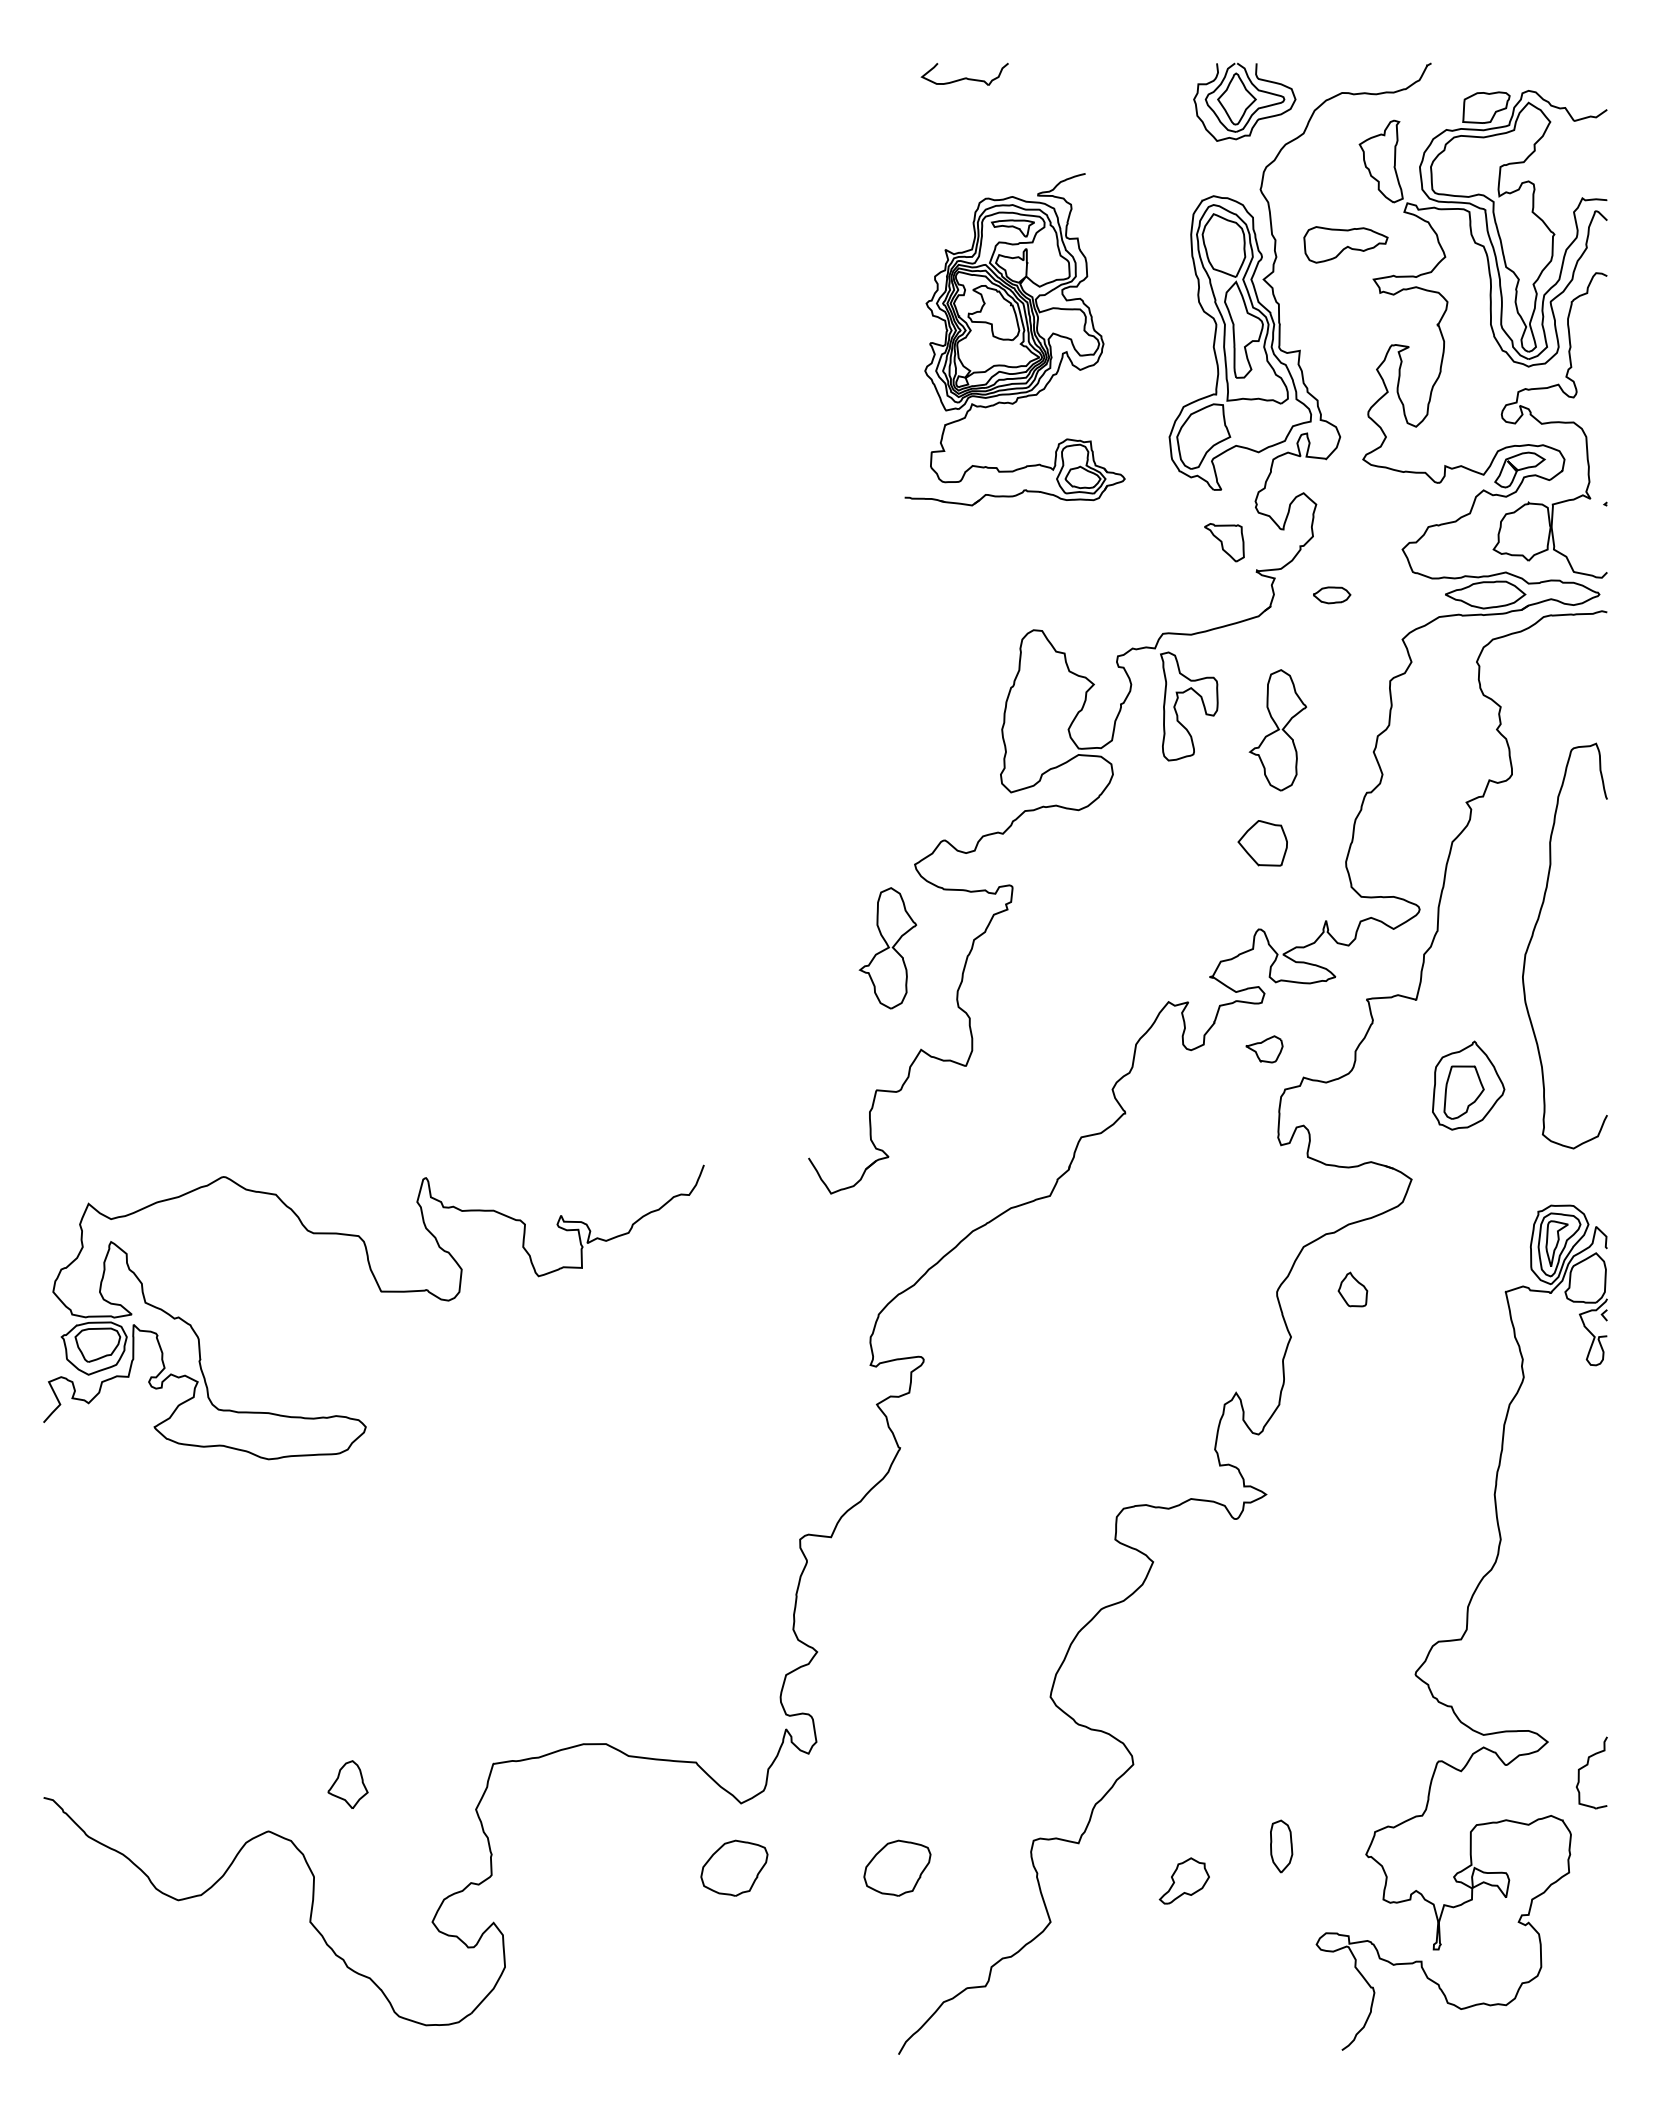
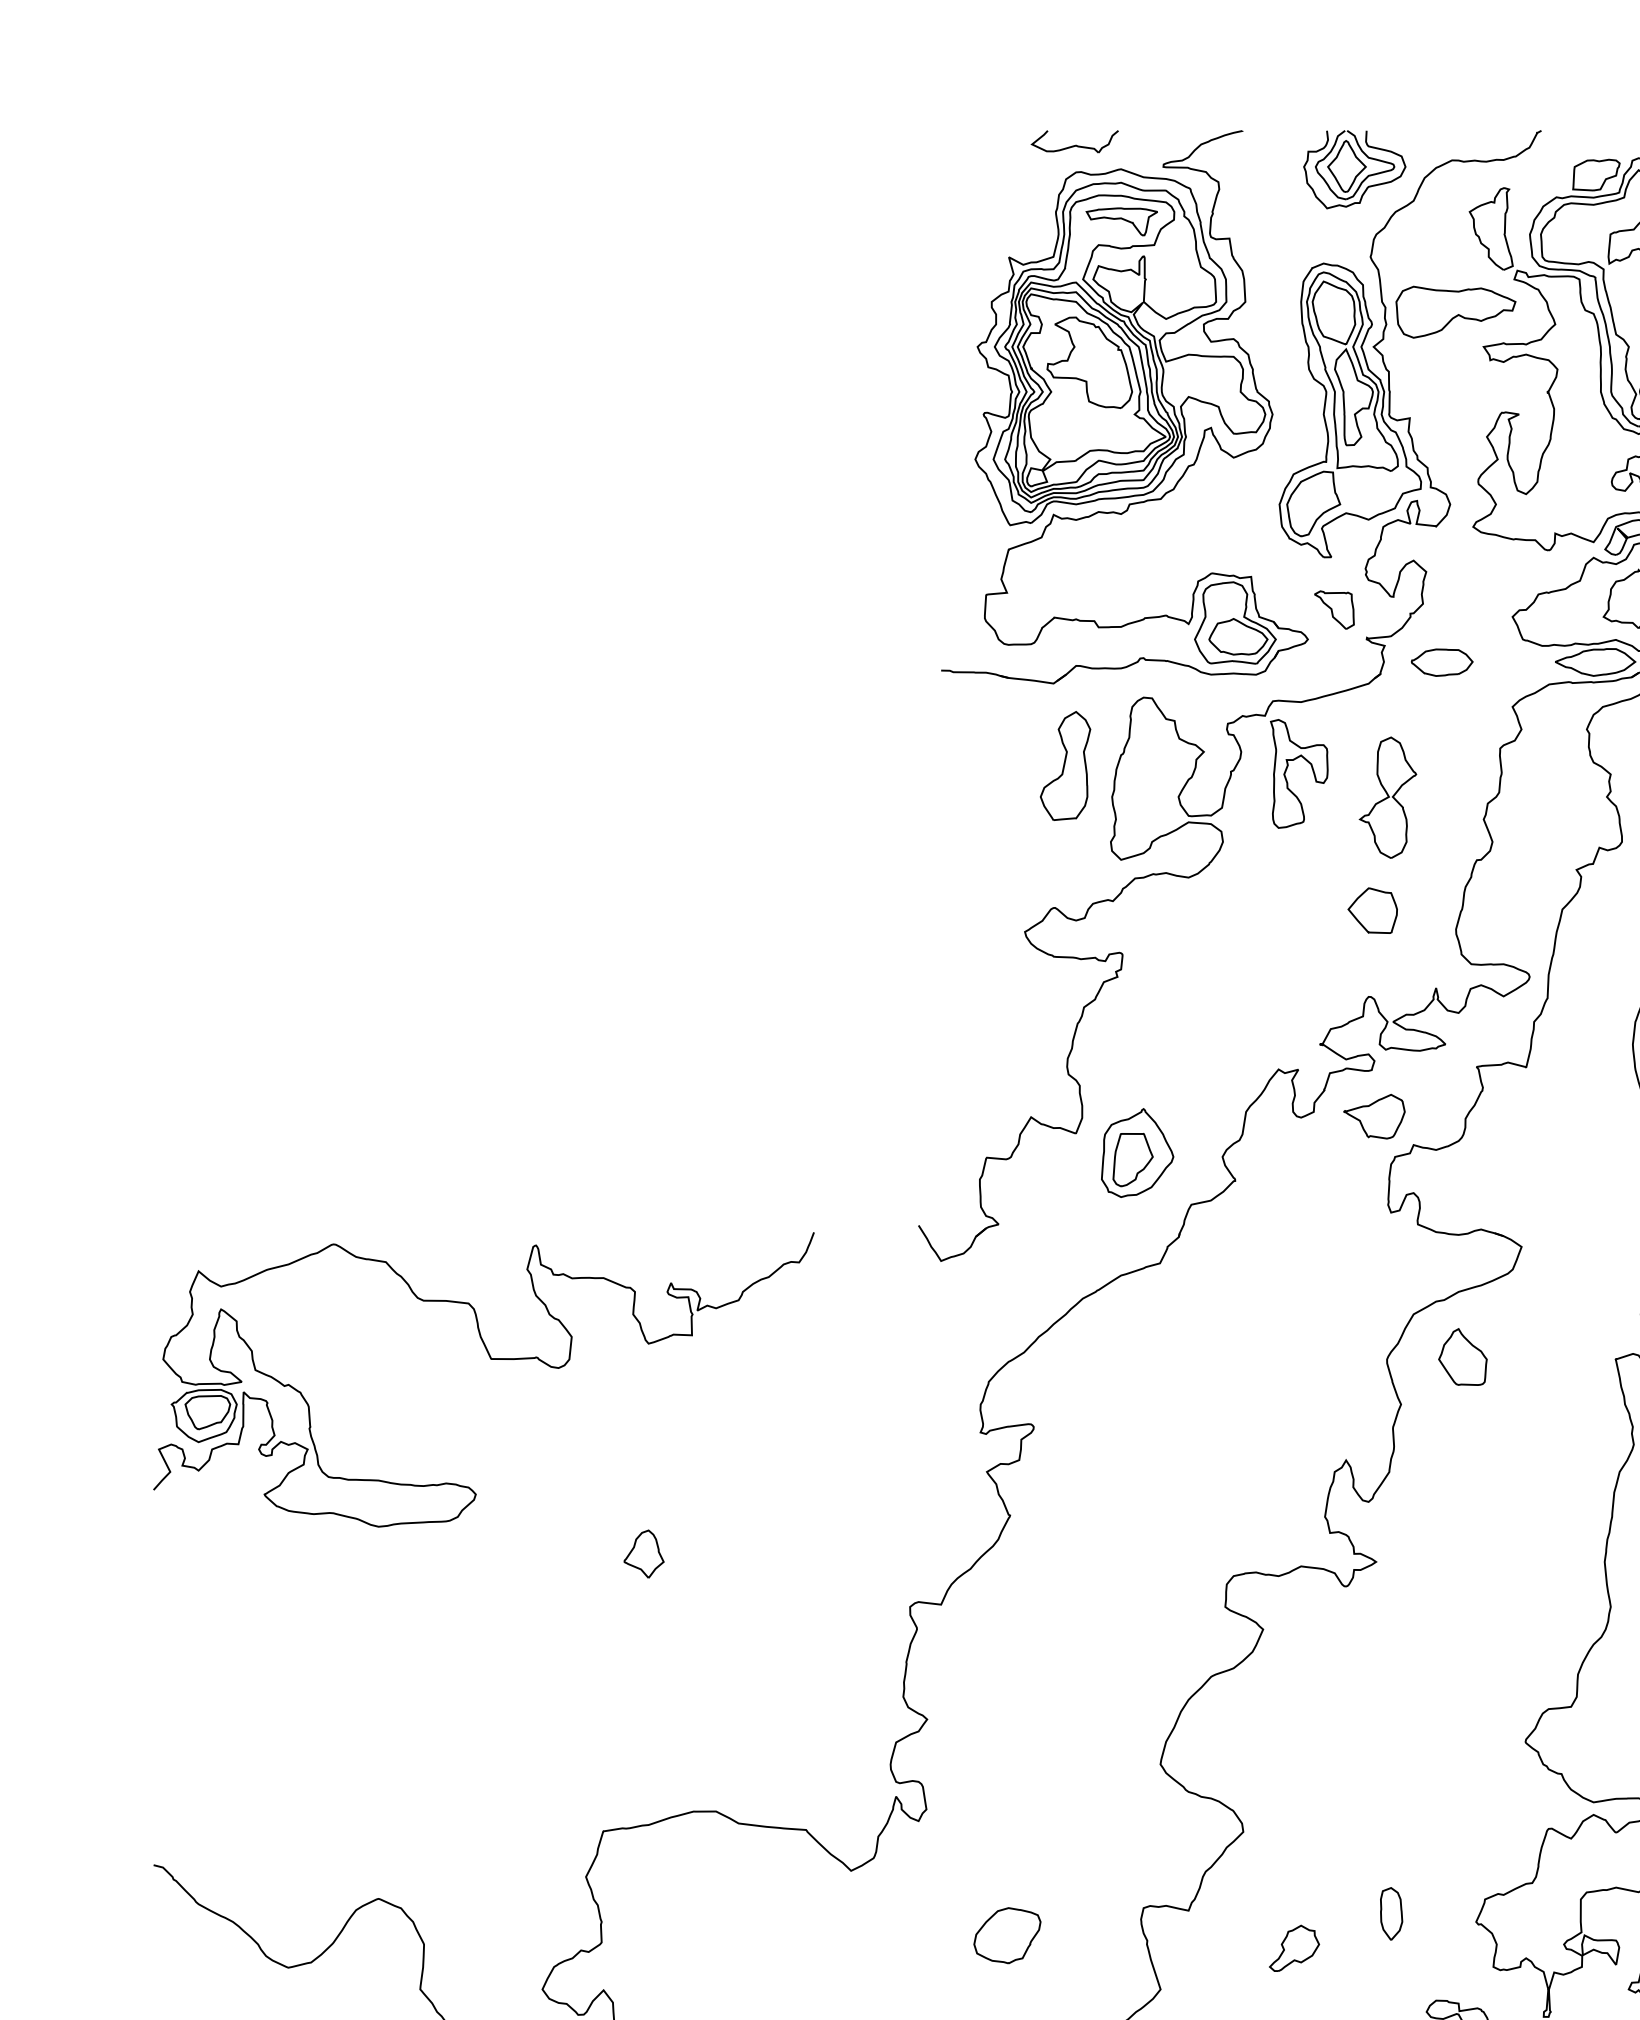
part: (1345, 244) -> (1455, 311), size x1.43
part: (1014, 339) -> (1124, 406), size x1.67
part: (1331, 595) -> (1441, 662), size x1.67
part: (955, 698) -> (1065, 765), added
part: (887, 948) -> (997, 1015), removed
part: (1264, 1049) -> (1374, 1116), size x1.67
part: (1468, 1085) -> (1137, 1152), moved
part: (1352, 1289) -> (1462, 1356), size x1.67
part: (347, 1784) -> (643, 1553), moved
part: (734, 1867) -> (844, 1934), removed

